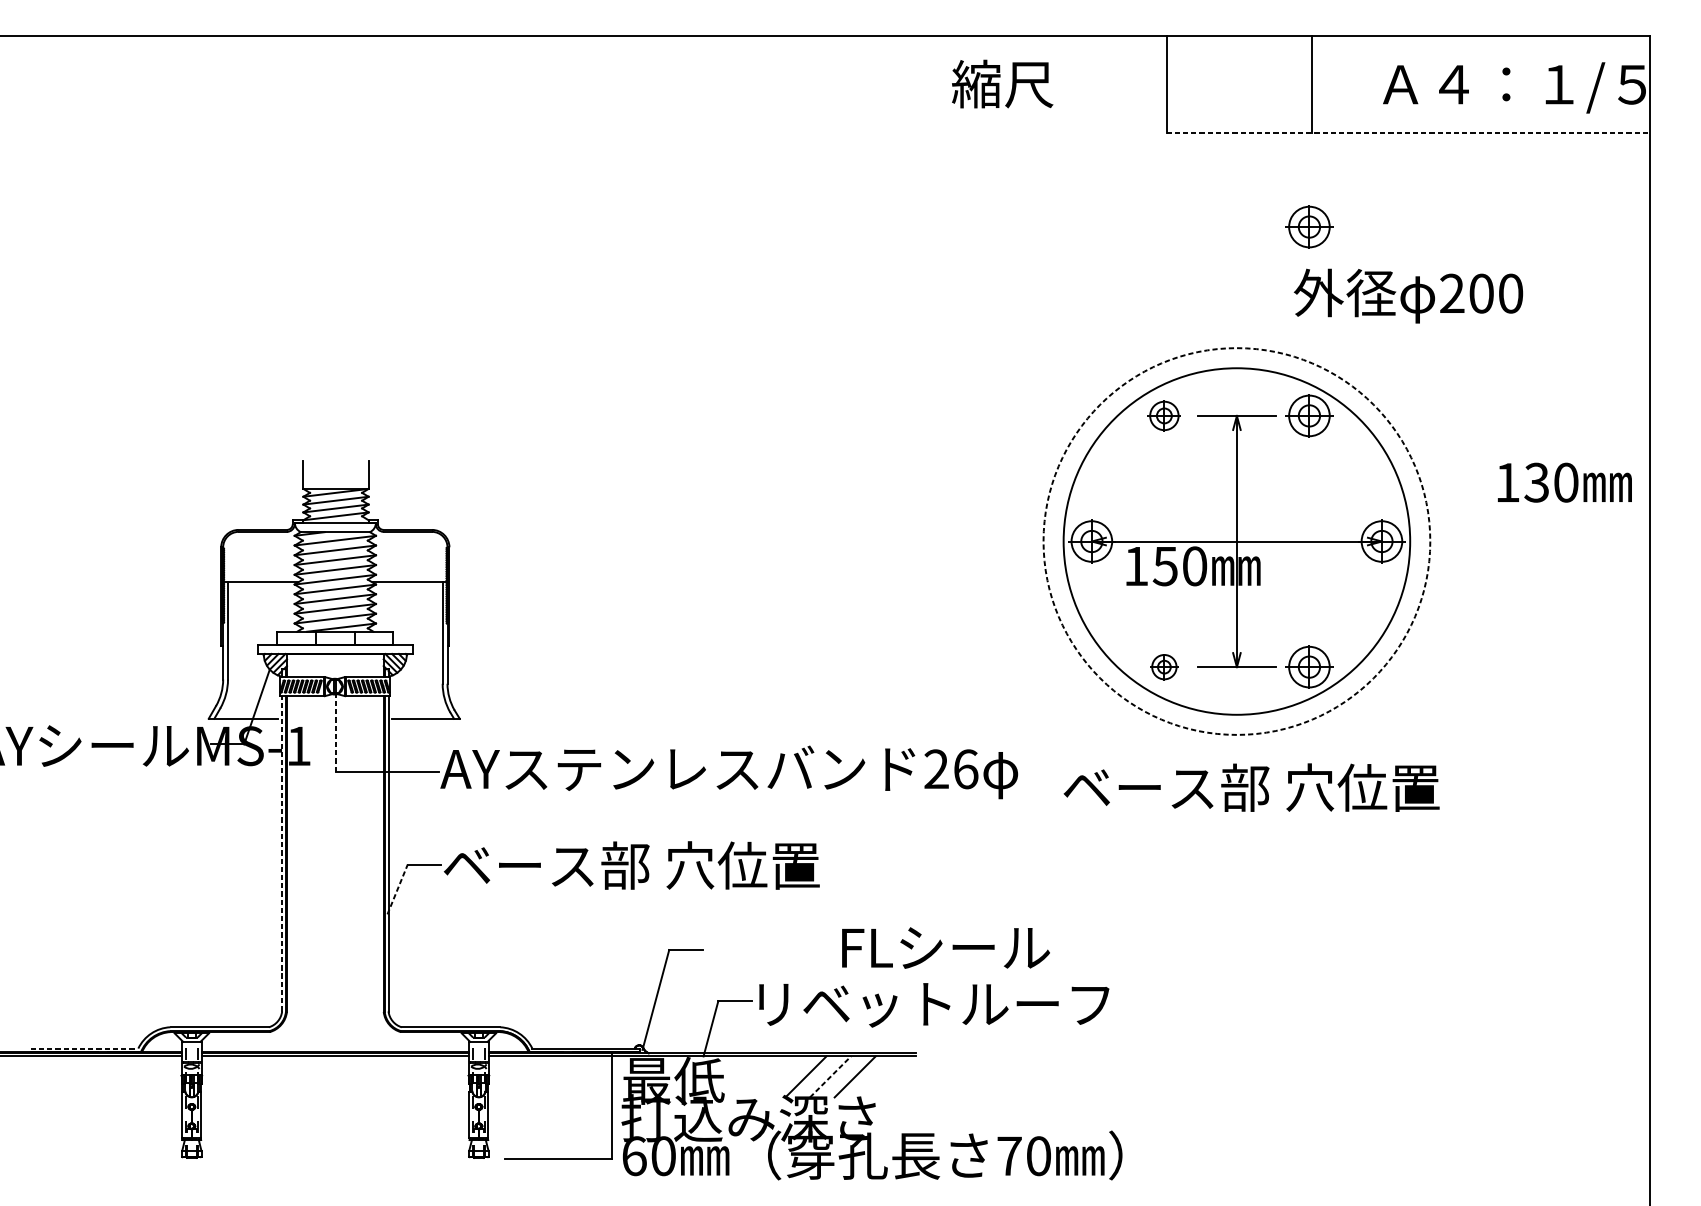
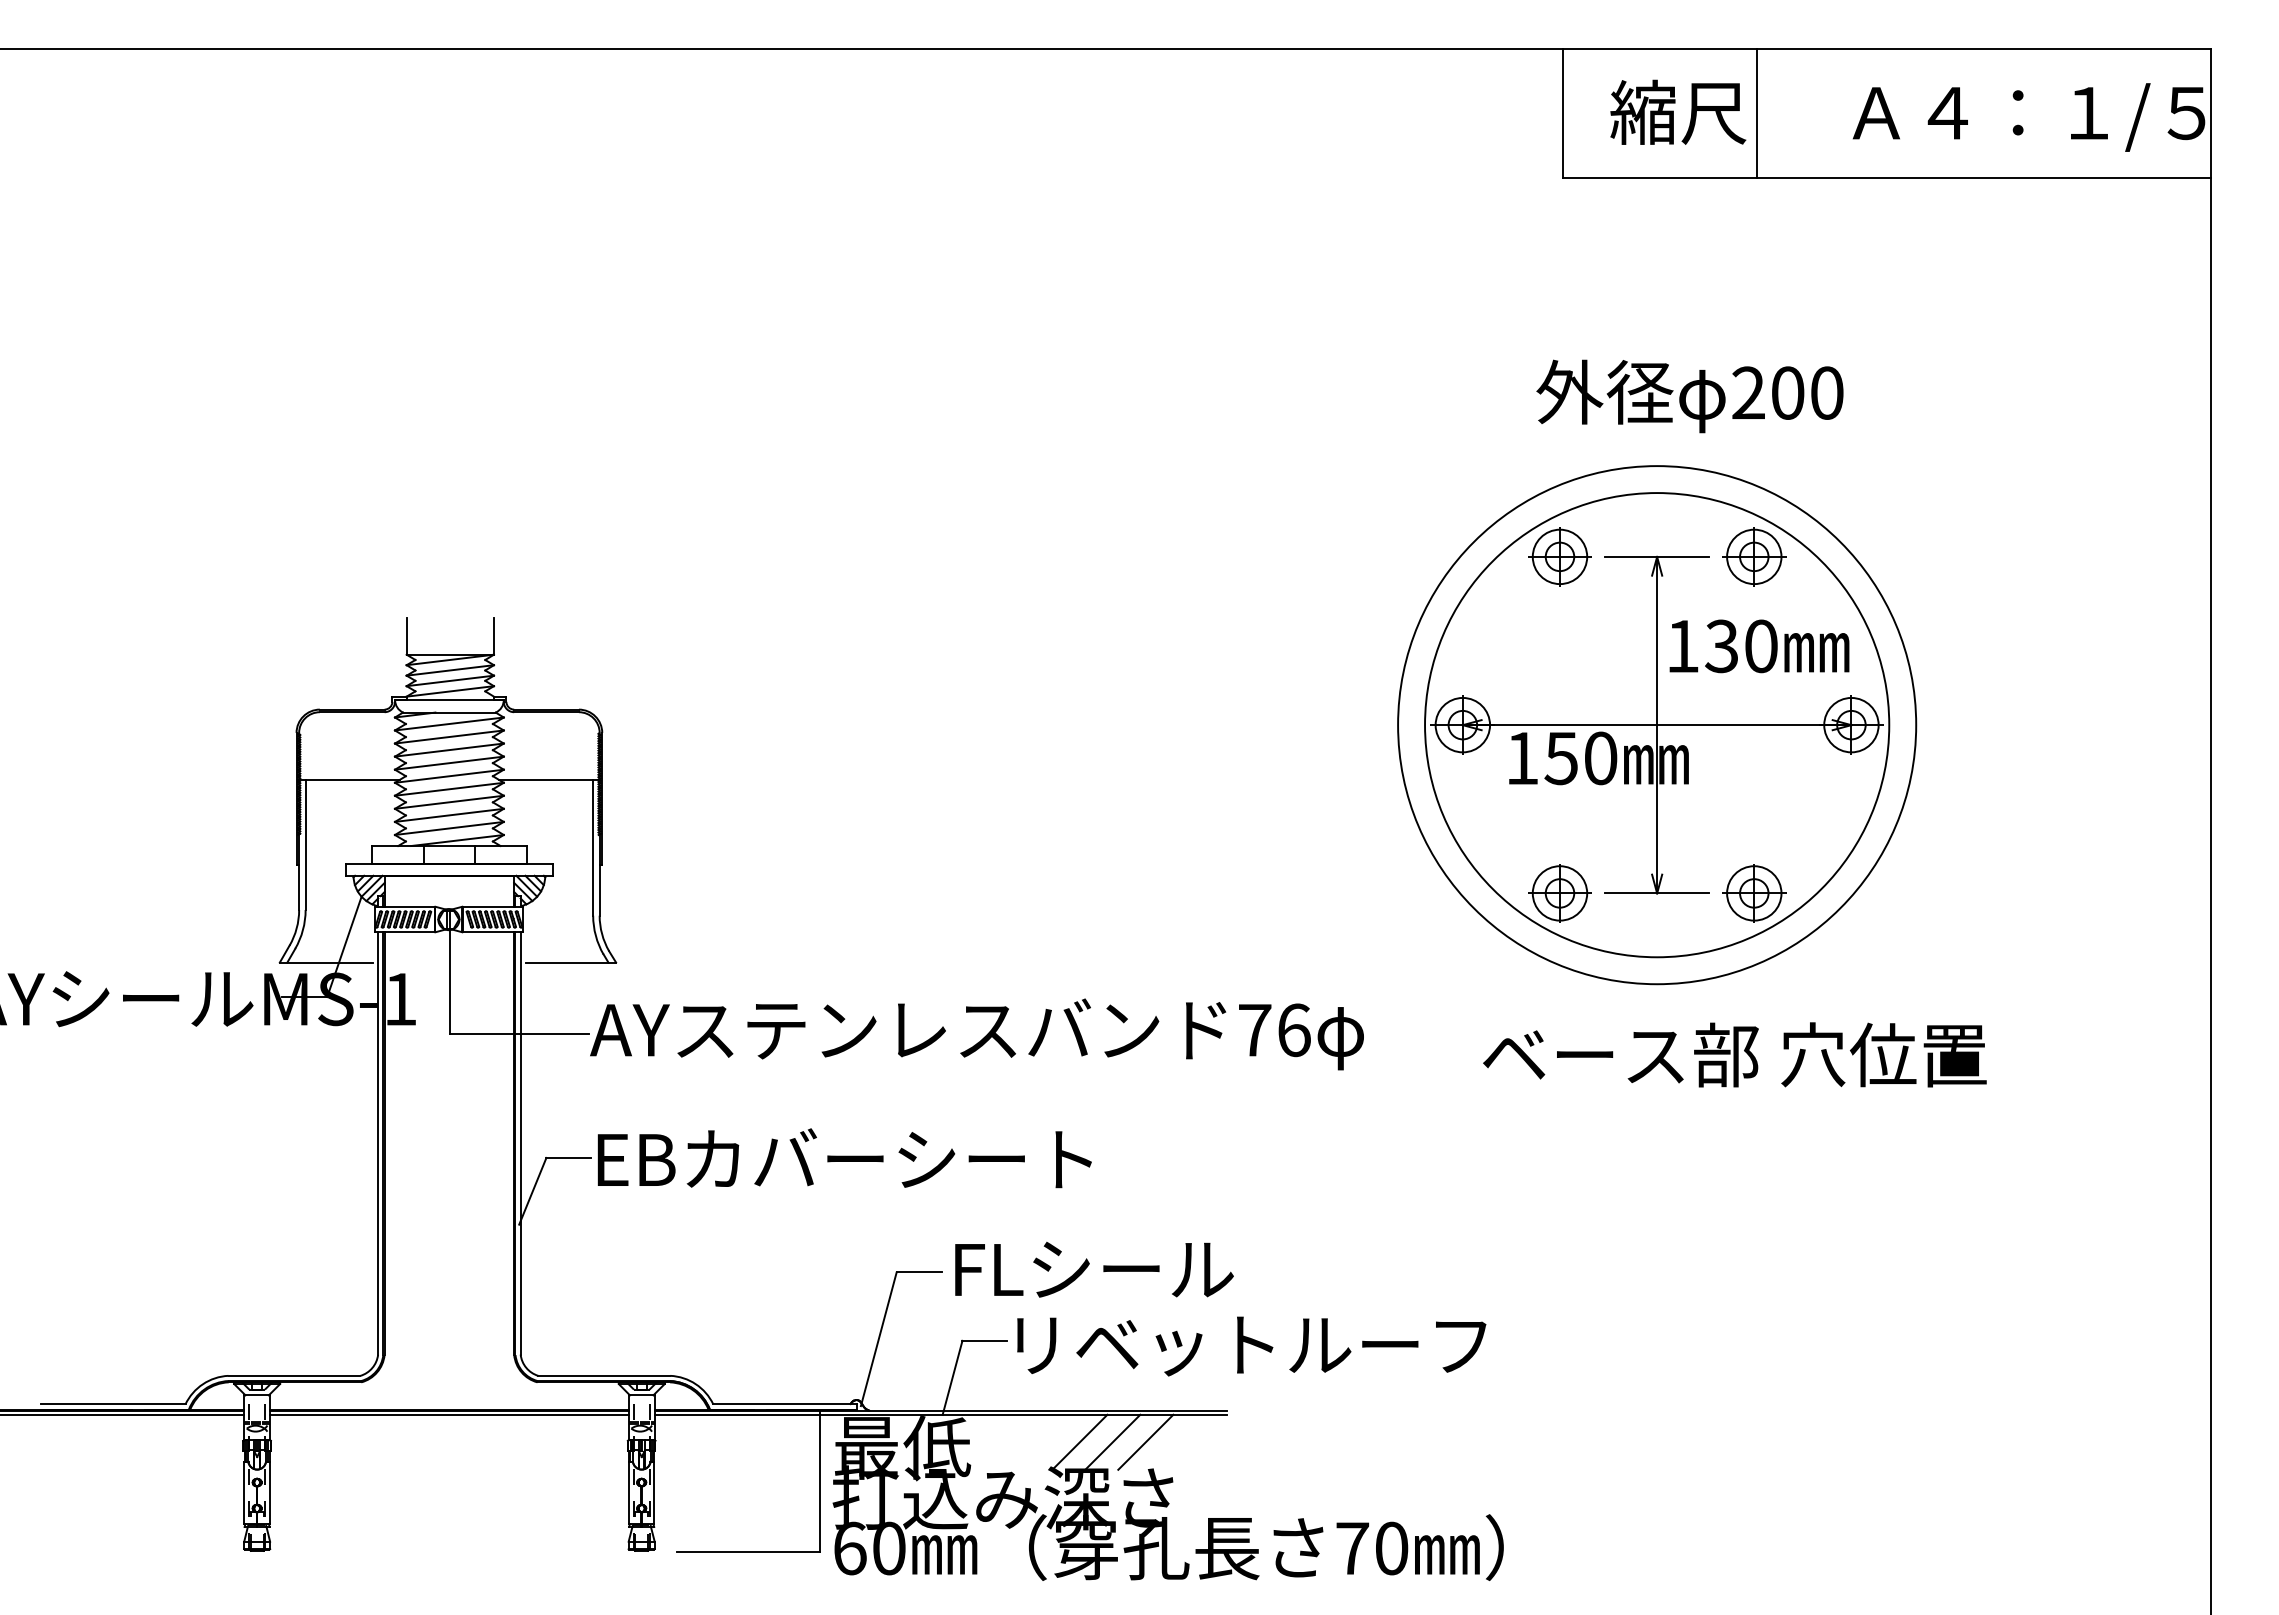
text: (1002, 83) -> (1678, 111), moved
line: (1408, 133) -> (1886, 178), dashed -> solid
part: (1309, 226) -> (1754, 303), removed
text: (1408, 296) -> (1689, 396), moved
part: (1164, 415) -> (1559, 556), size x1.43
text: (1564, 482) -> (1759, 646), moved
circle: (1237, 541) -> (1657, 725), dashed -> solid
part: (1164, 667) -> (1559, 893), size x1.67
line: (335, 732) -> (449, 981), dashed -> solid
text: (936, 768) -> (1254, 1029), 26 -> 76
text: (1251, 787) -> (1734, 1054), moved
line: (282, 853) -> (378, 1143), dashed -> solid
text: (631, 865) -> (846, 1158), ベース部 穴位置 -> EBカバーシート
line: (398, 888) -> (533, 1190), dashed -> solid
text: (946, 947) -> (1094, 1269), moved
line: (84, 1048) -> (113, 1404), dashed -> solid
line: (830, 1077) -> (1112, 1442), dashed -> solid

